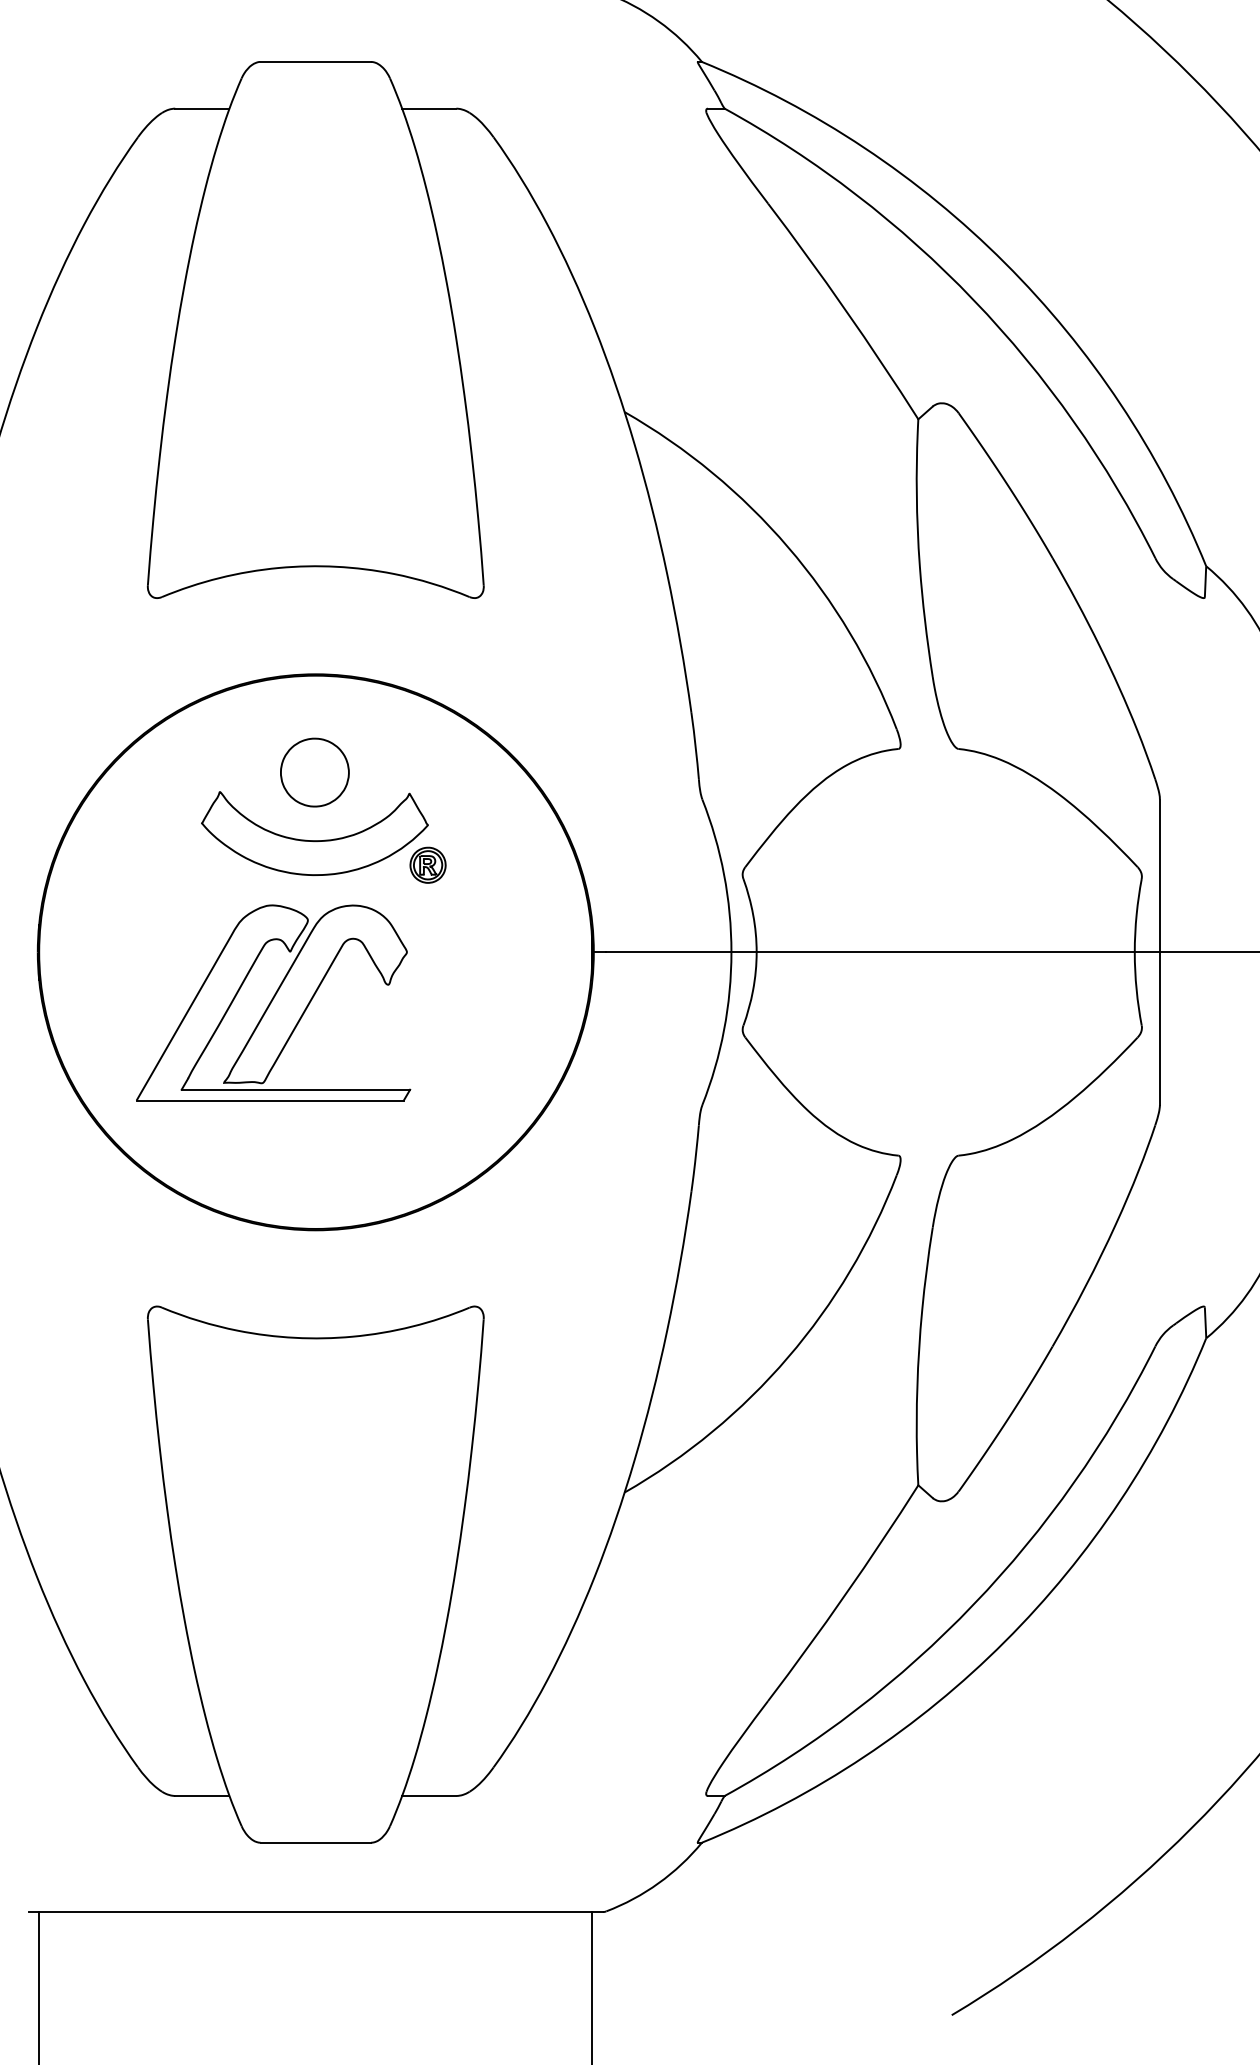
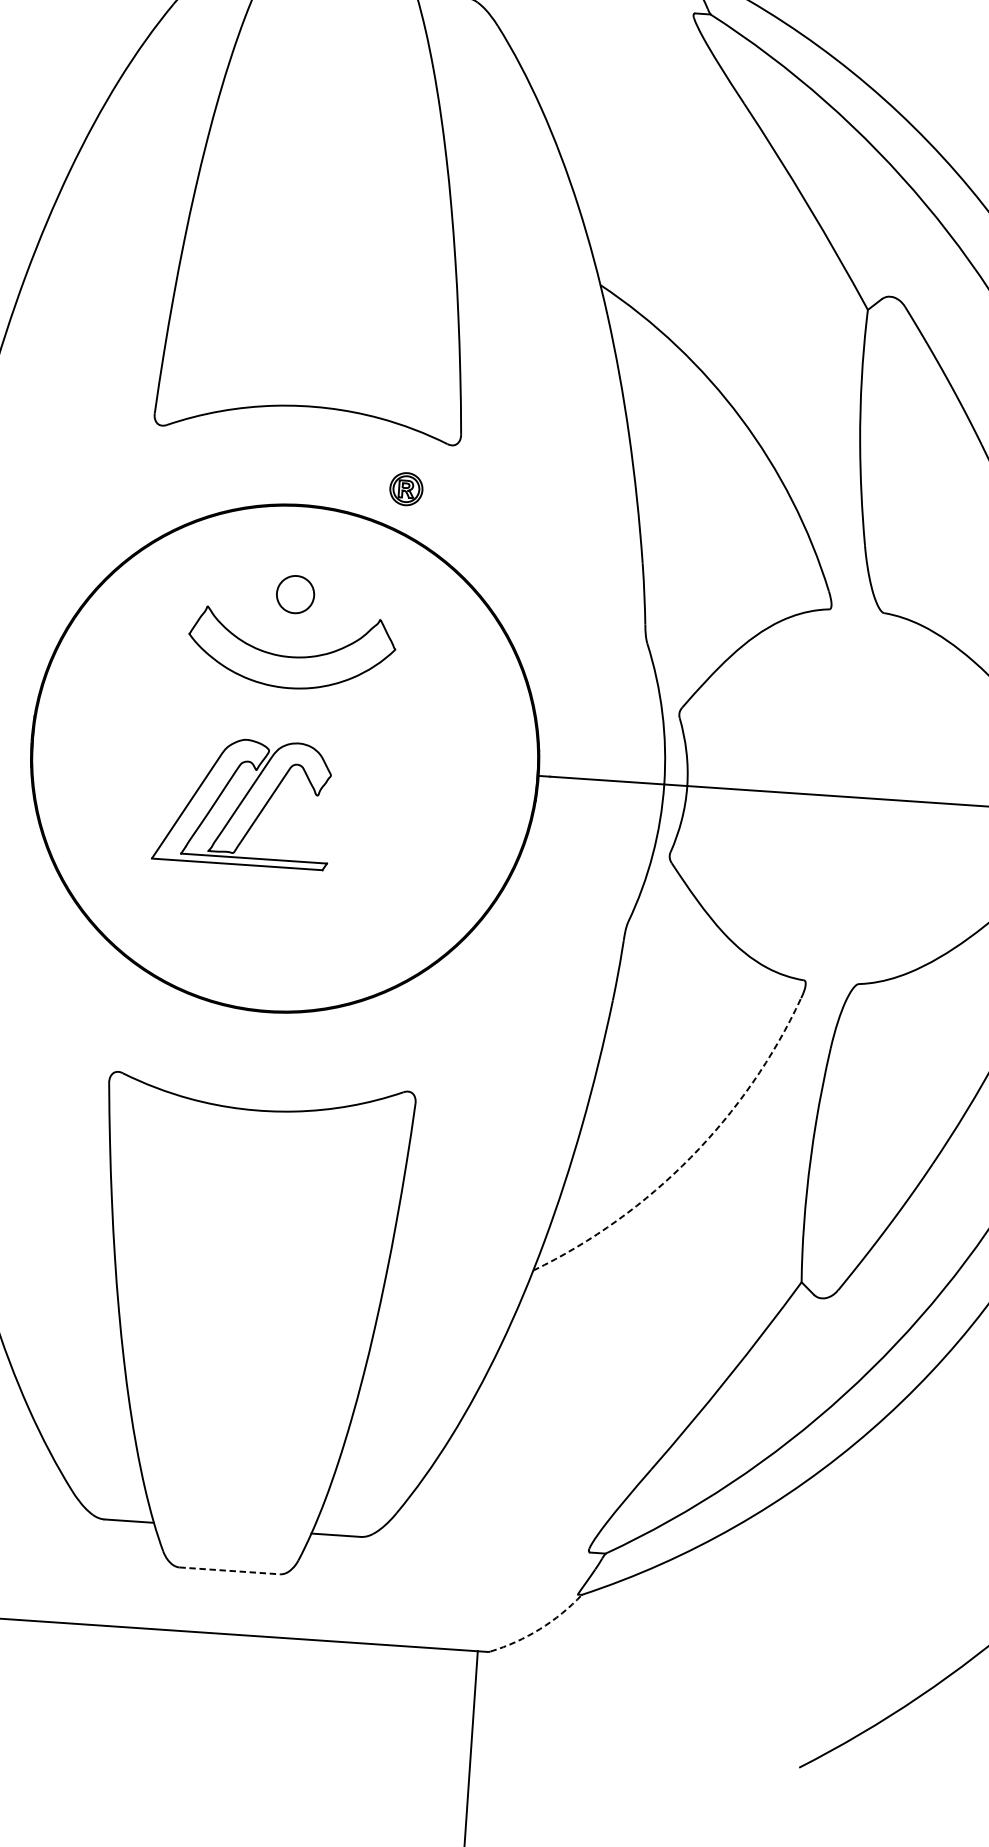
part: (314, 772) -> (295, 594), size x0.6
part: (427, 864) -> (405, 488), moved
part: (273, 1002) -> (243, 801), size x0.7
arc: (788, 1357) -> (691, 1157), solid -> dashed
line: (316, 1842) -> (230, 1570), solid -> dashed
arc: (658, 1883) -> (539, 1629), solid -> dashed

